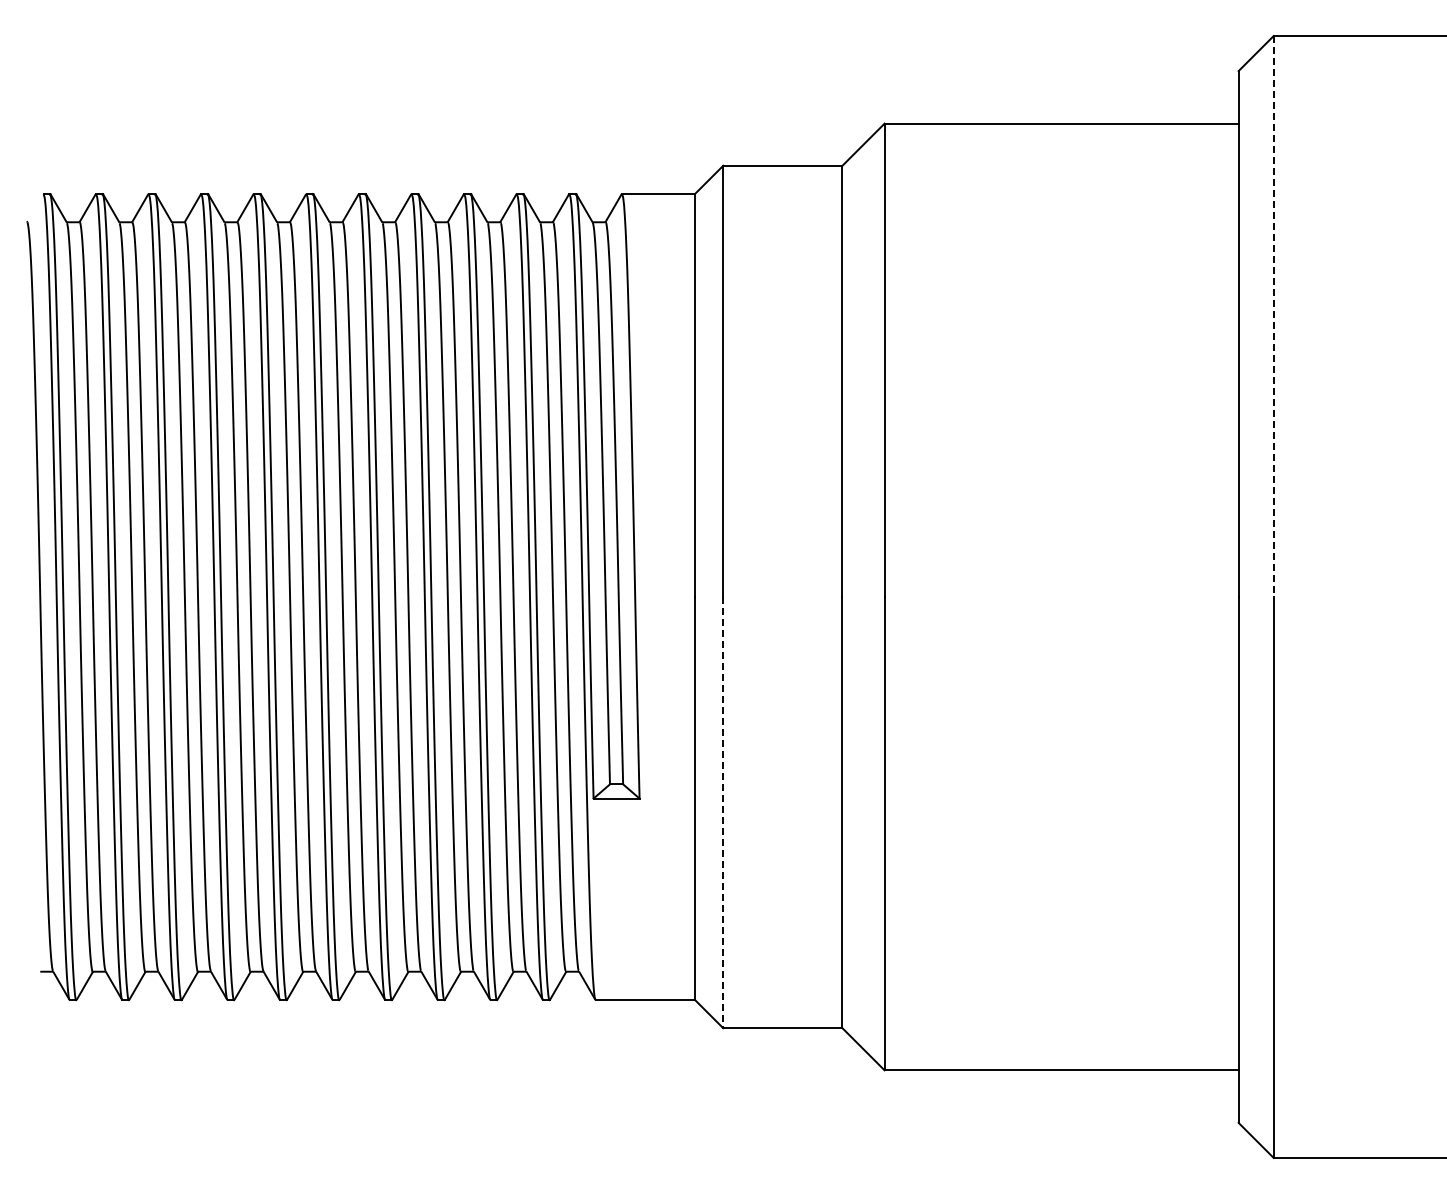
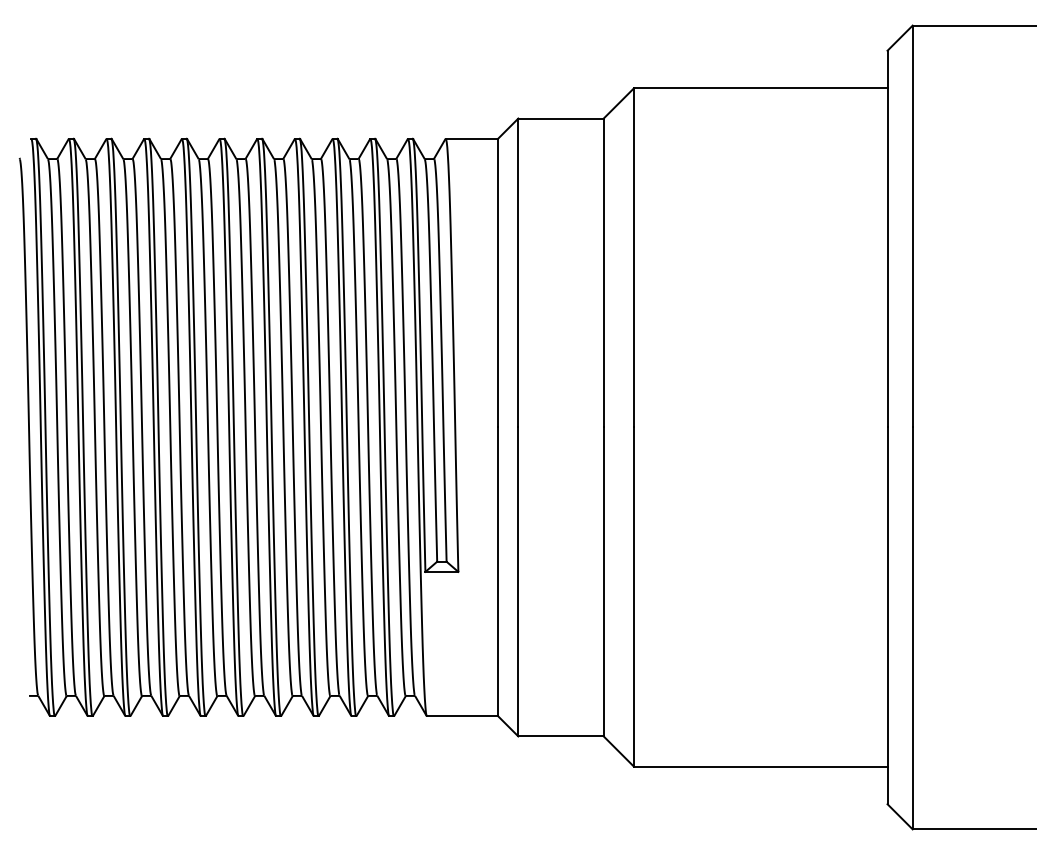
line: (1273, 317) -> (912, 227), dashed -> solid
line: (723, 812) -> (518, 581), dashed -> solid

